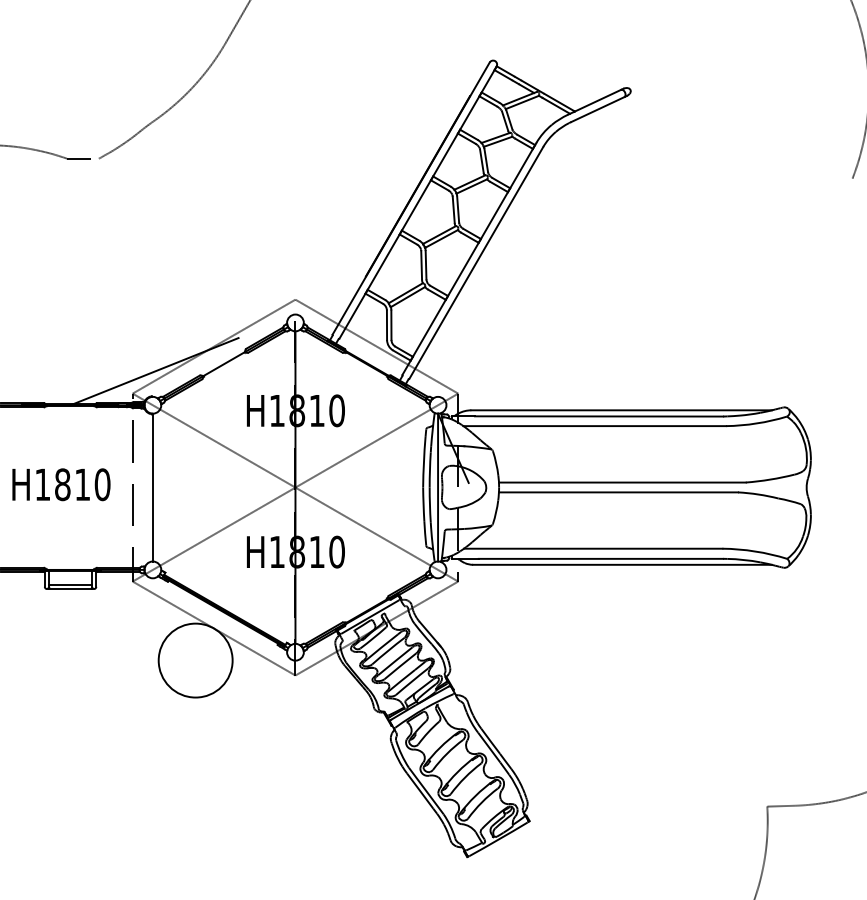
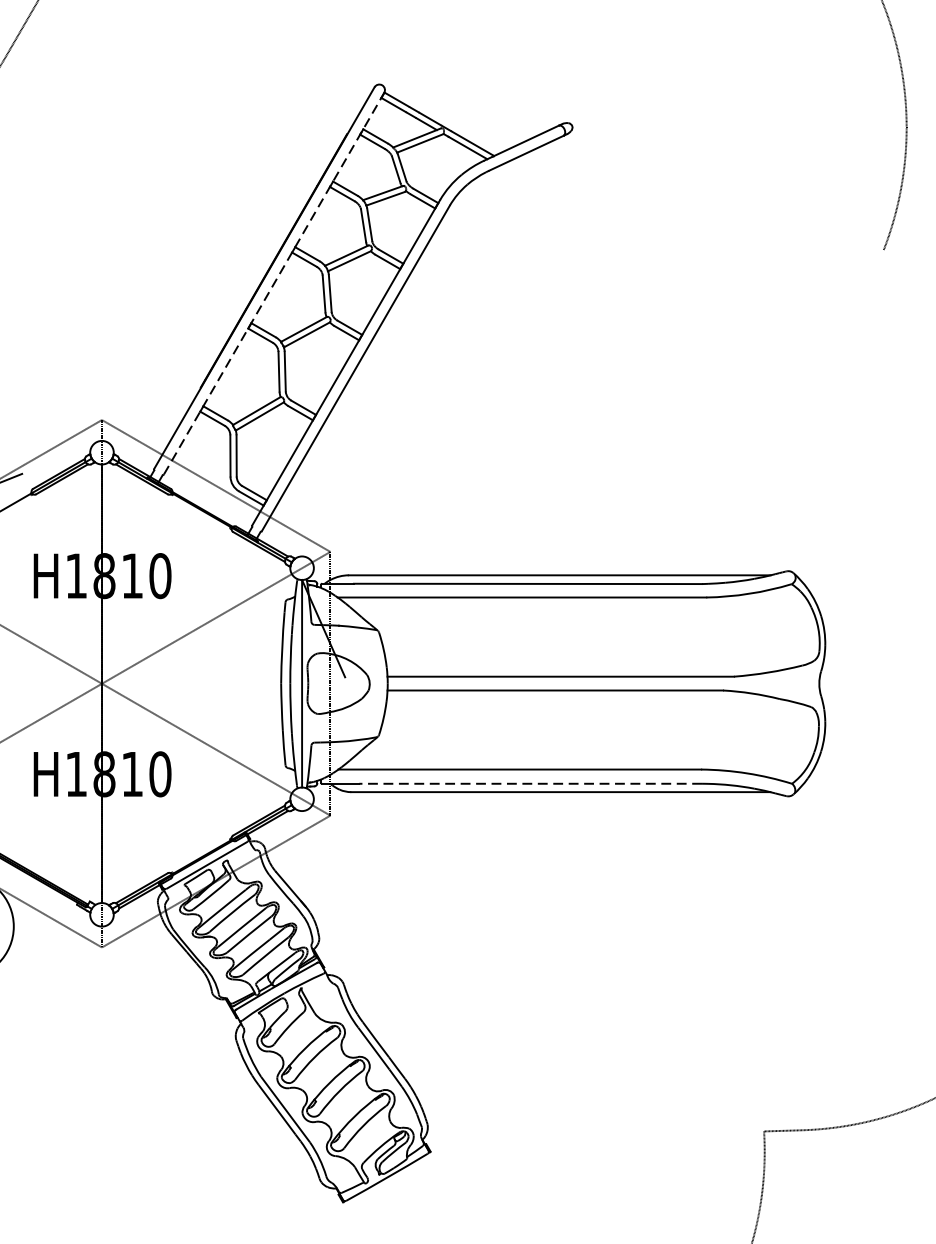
line: (418, 202) -> (274, 283), solid -> dashed
line: (600, 558) -> (530, 783), solid -> dashed

